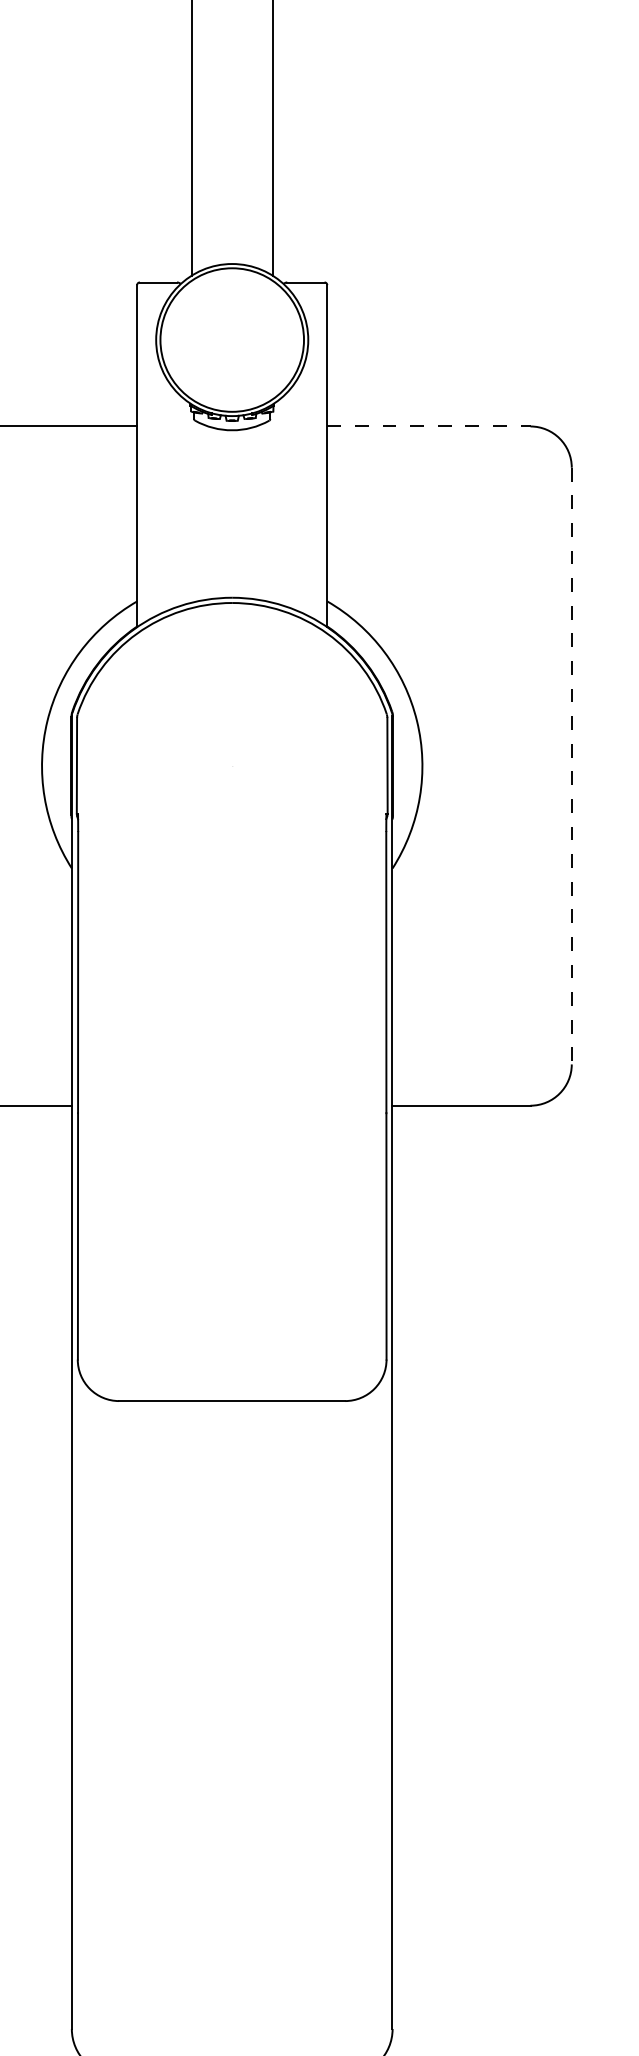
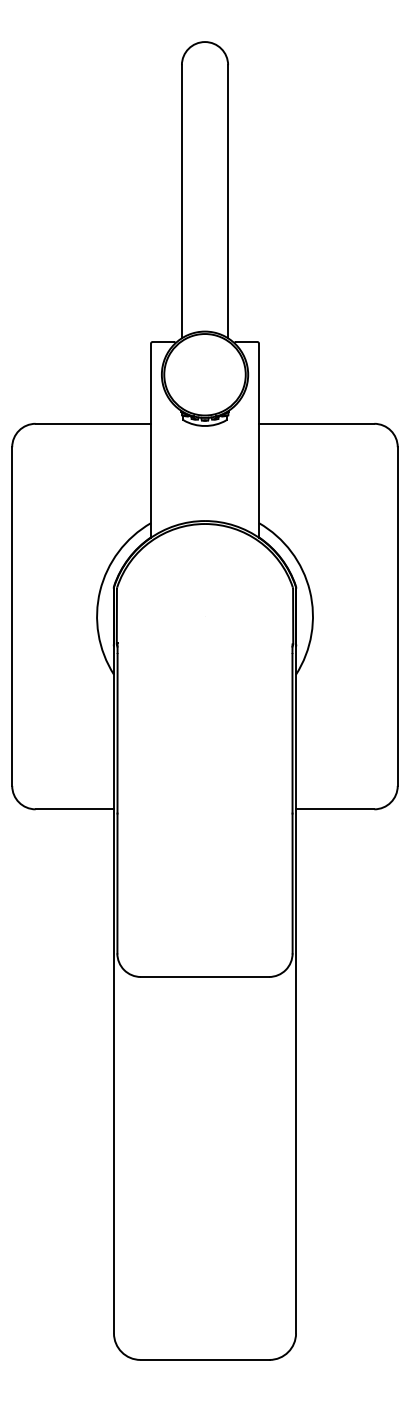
line: (428, 425) -> (316, 423), dashed -> solid
line: (571, 767) -> (397, 617), dashed -> solid

